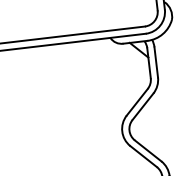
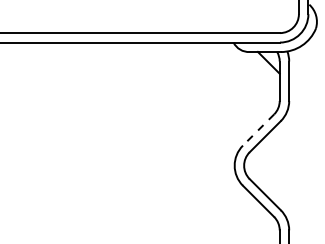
line: (137, 102) -> (258, 130), solid -> dashed

